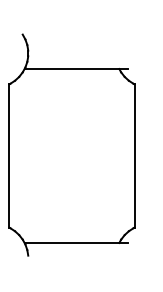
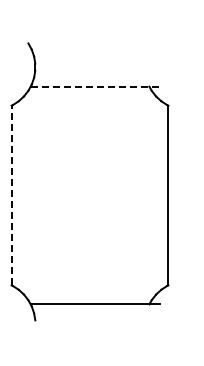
line: (76, 68) -> (95, 86), solid -> dashed
line: (9, 155) -> (11, 195), solid -> dashed

